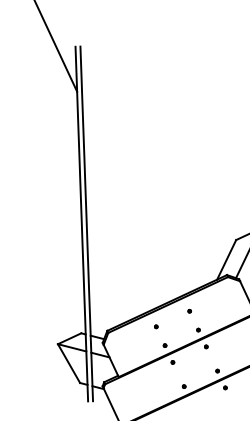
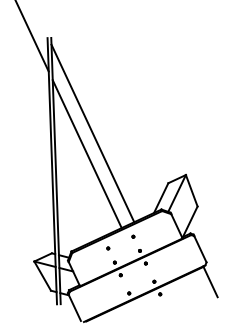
line: (135, 173) -> (92, 133), added
line: (127, 201) -> (86, 154), added

